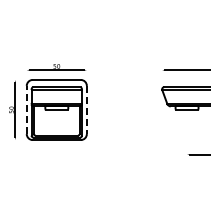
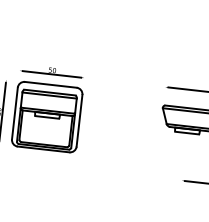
line: (26, 109) -> (14, 112), dashed -> solid
line: (86, 110) -> (79, 121), dashed -> solid

